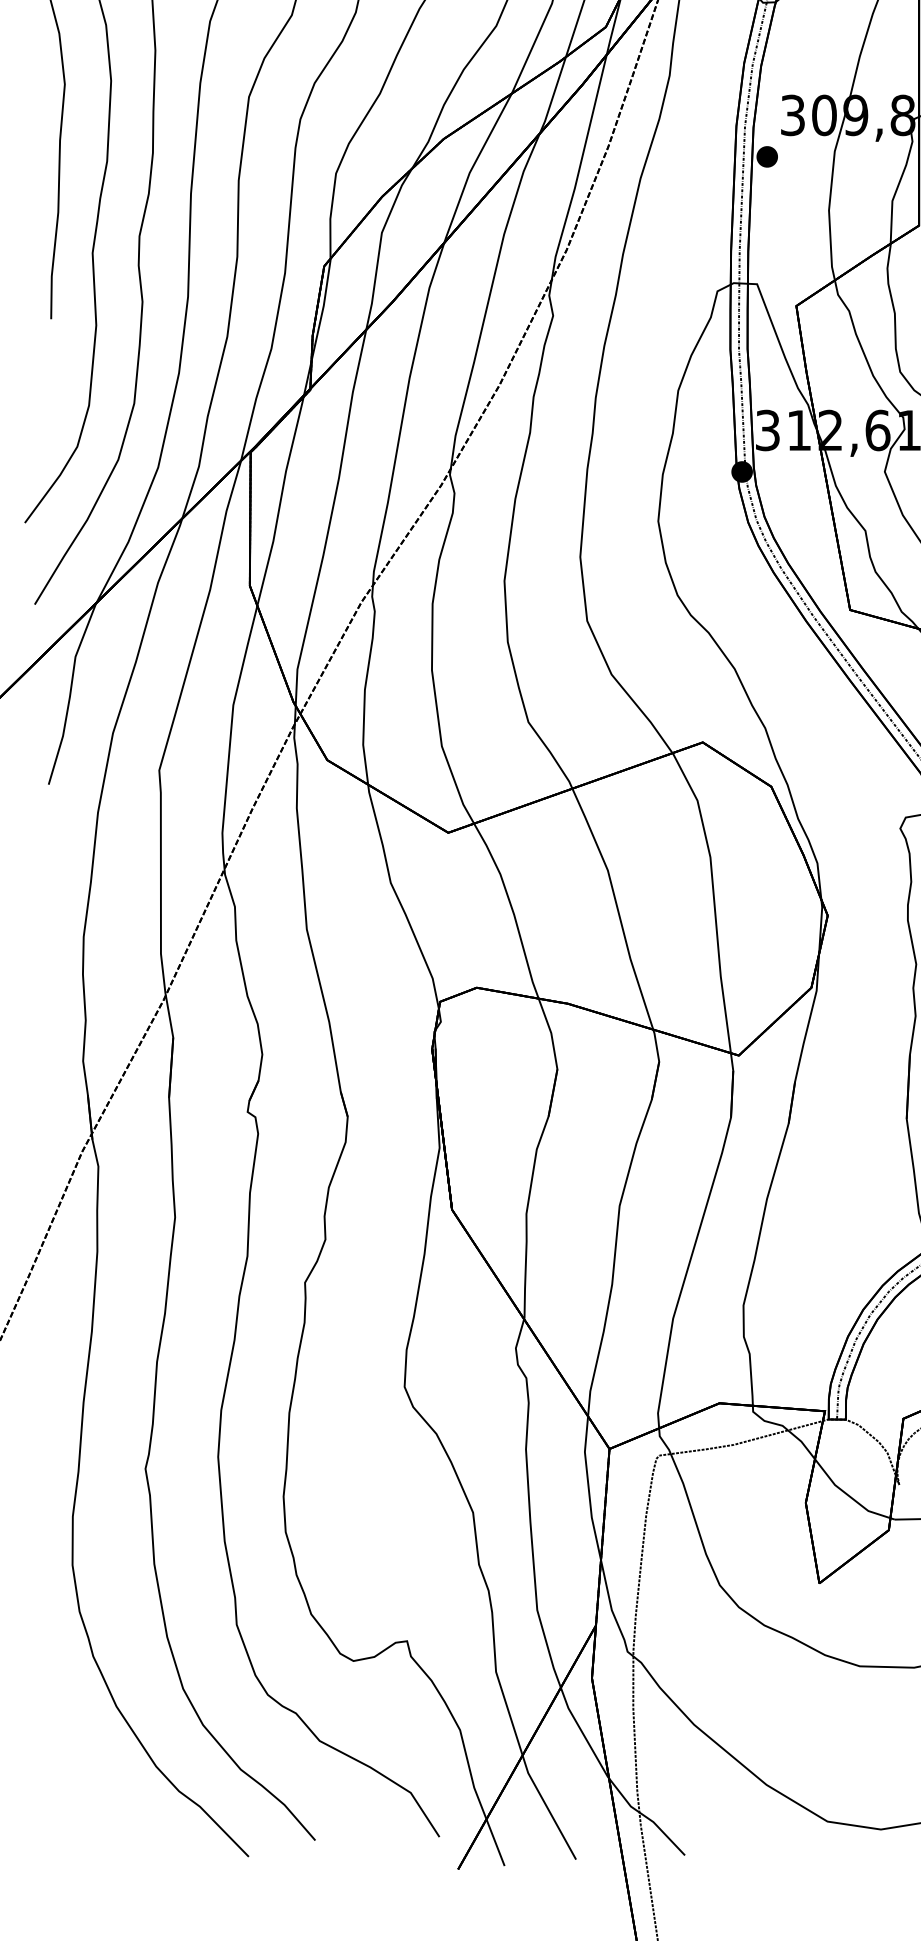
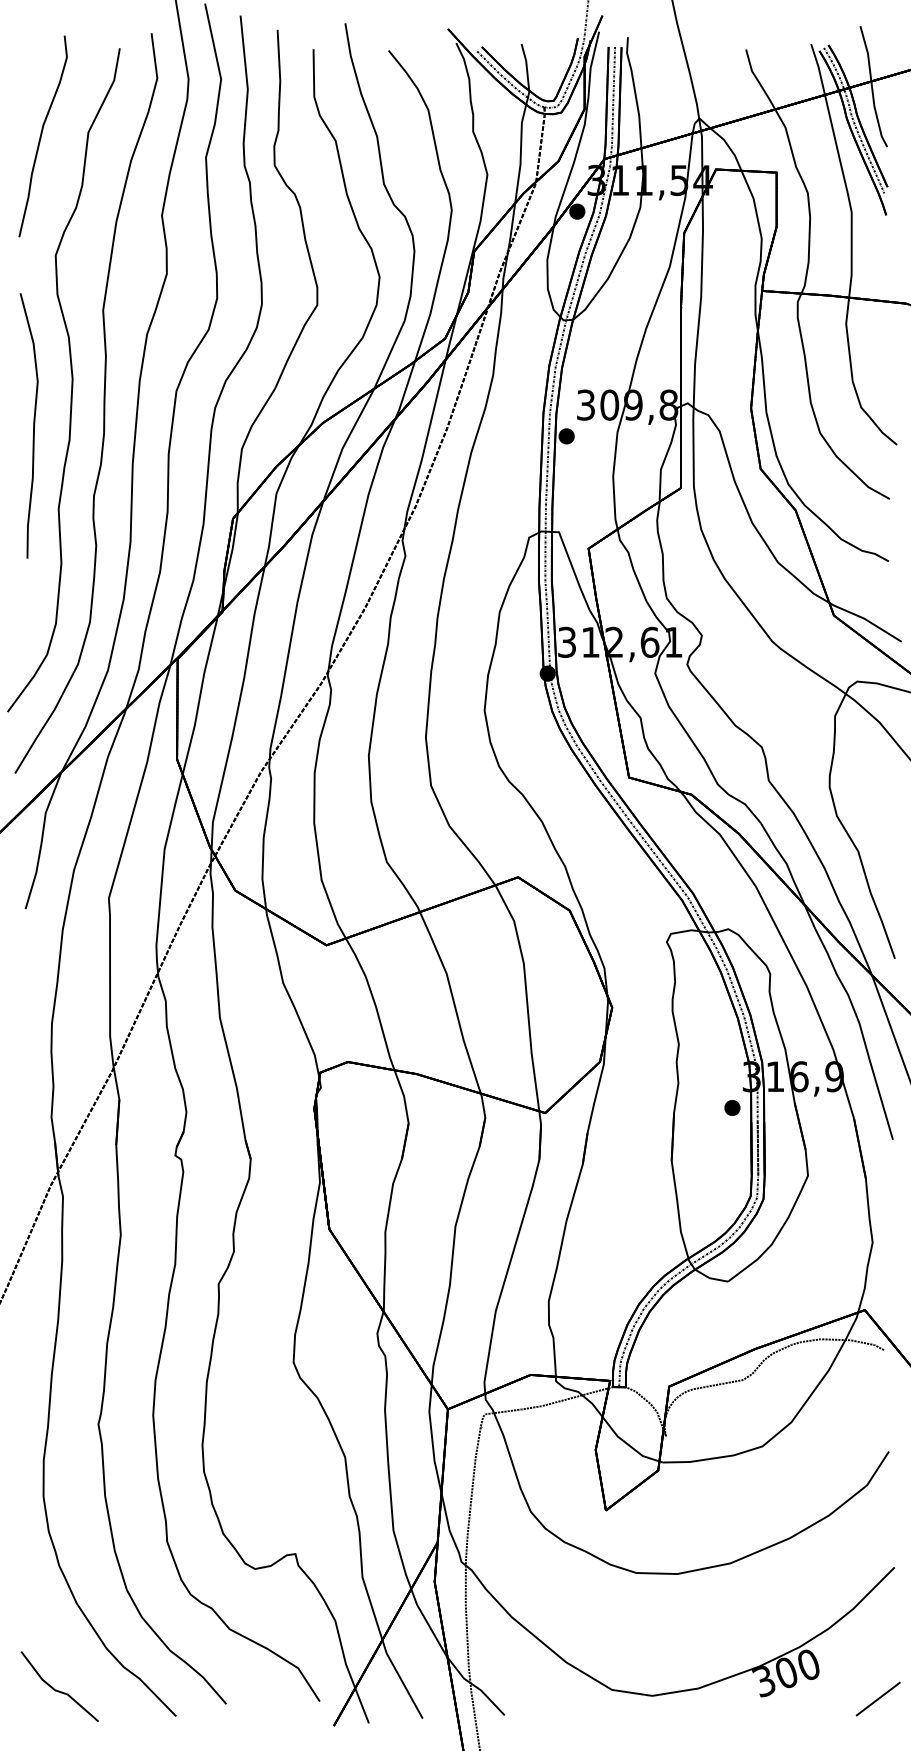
part: (93, 1817) -> (59, 1686), added

